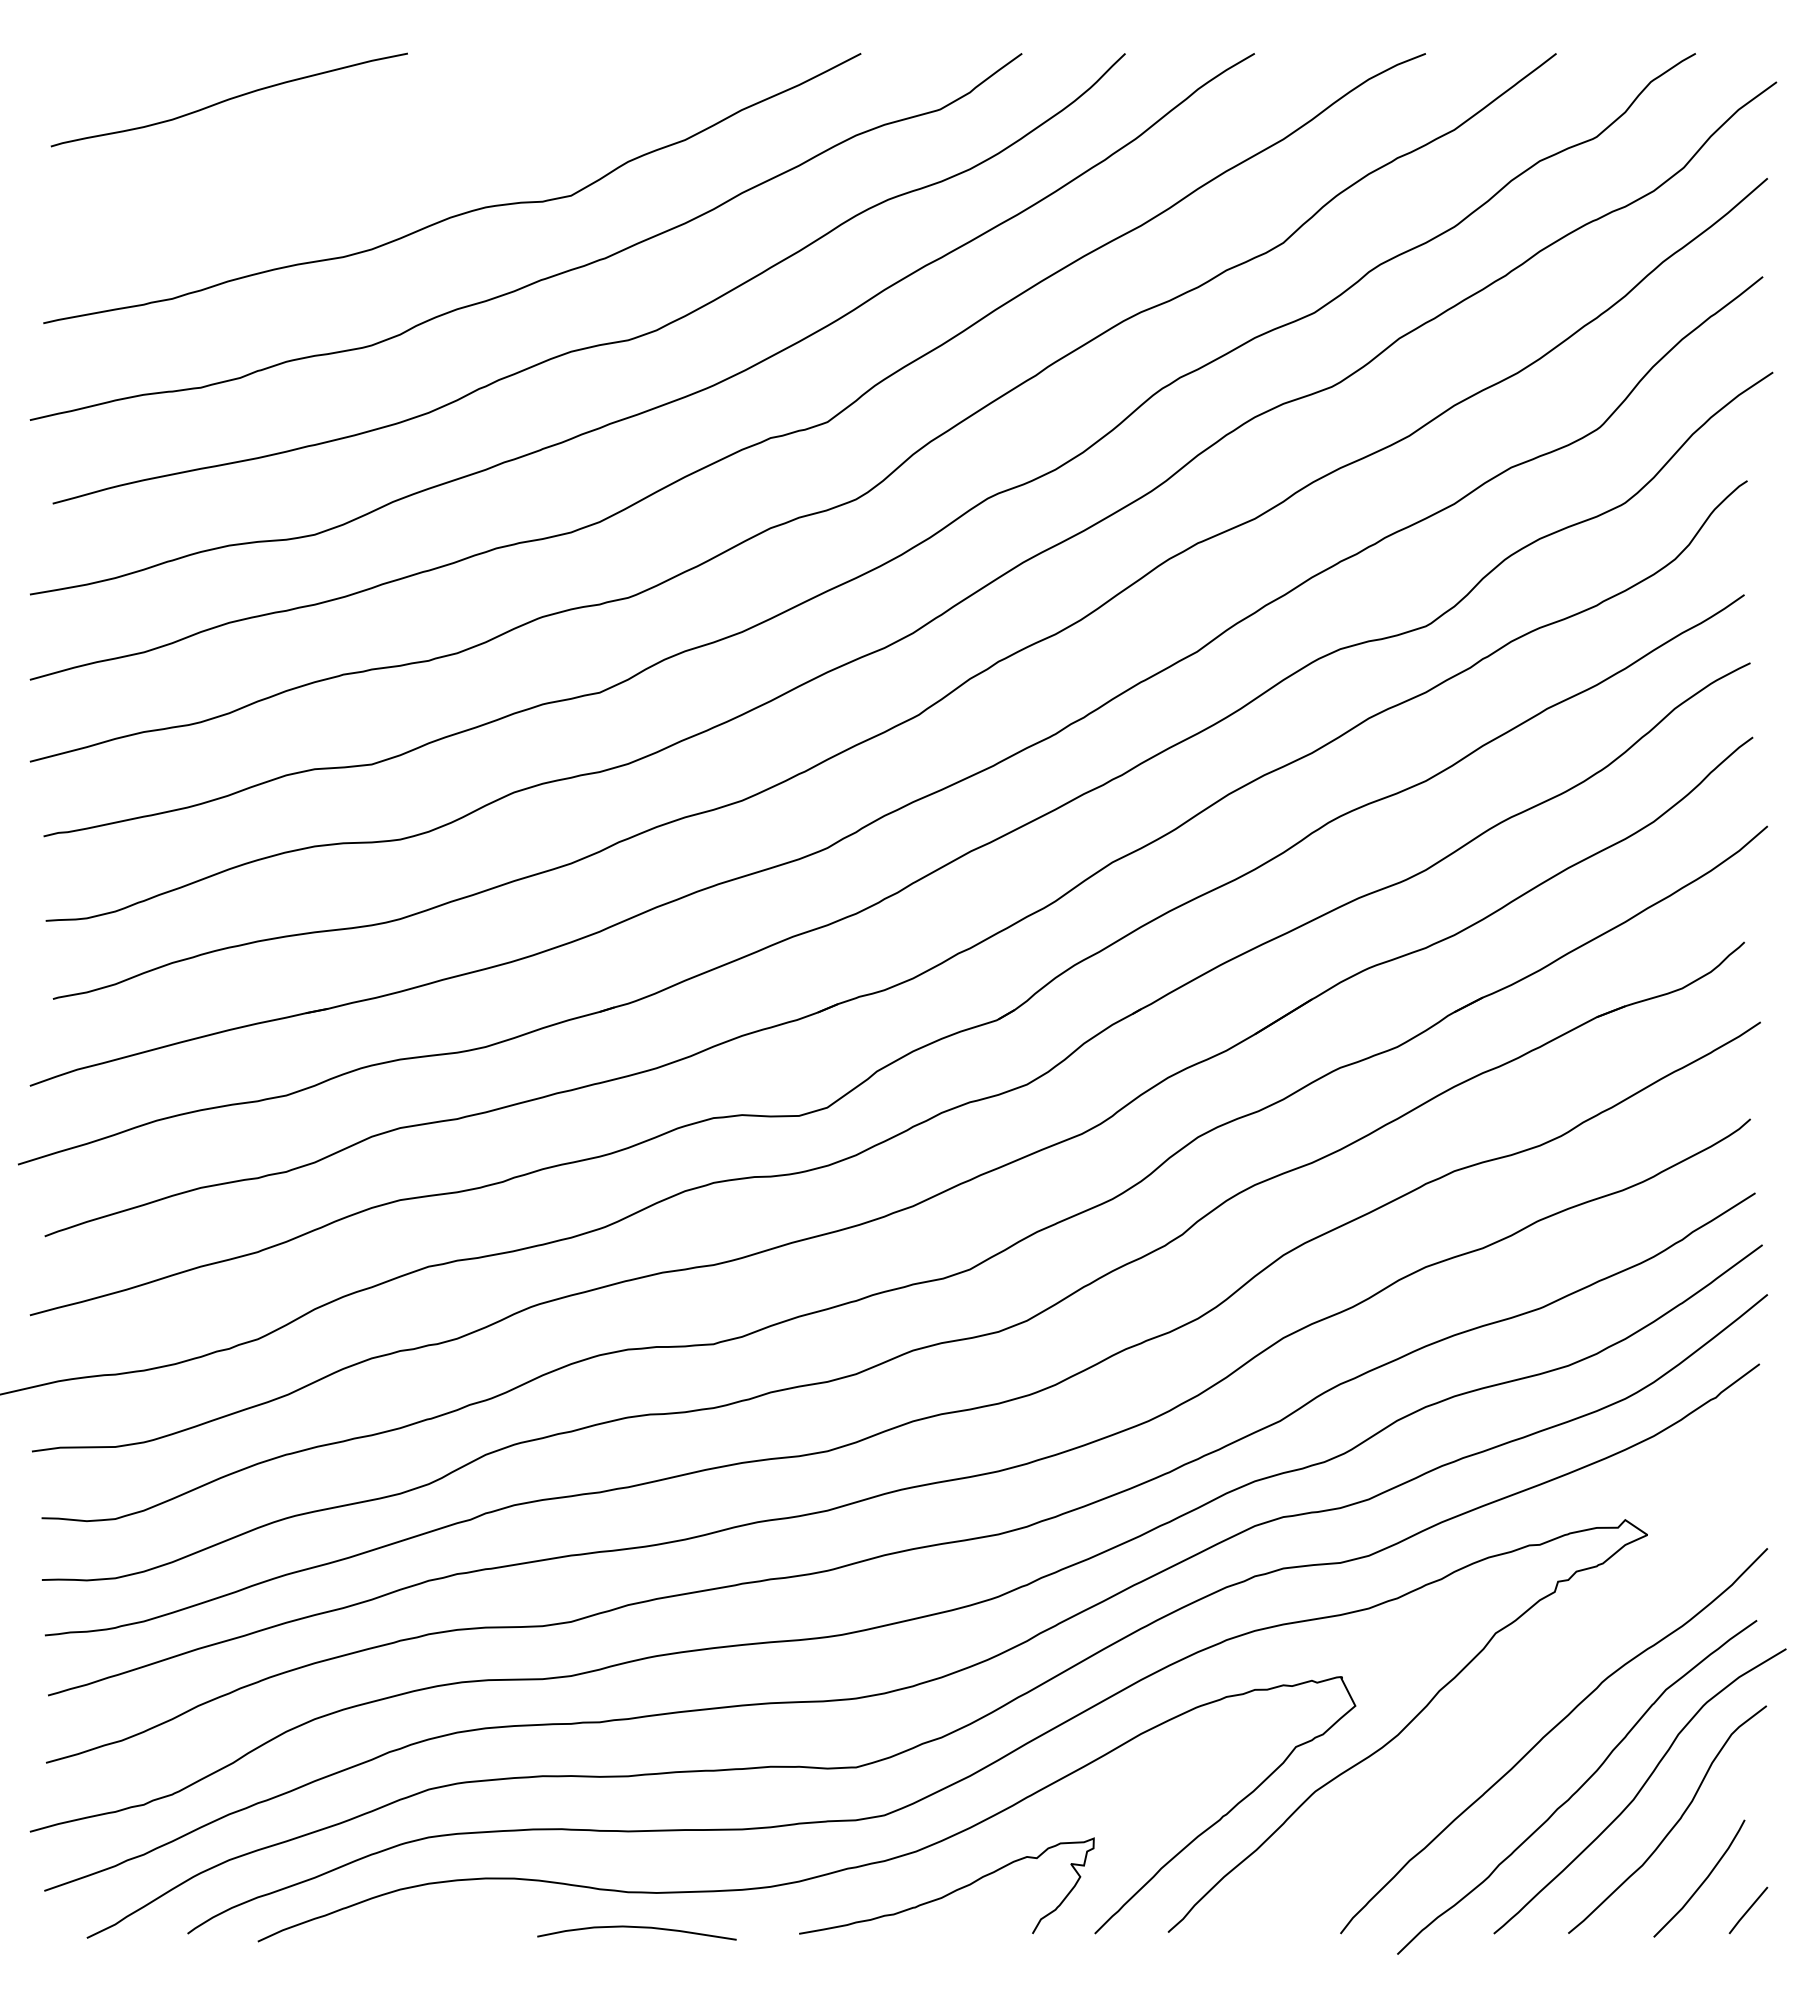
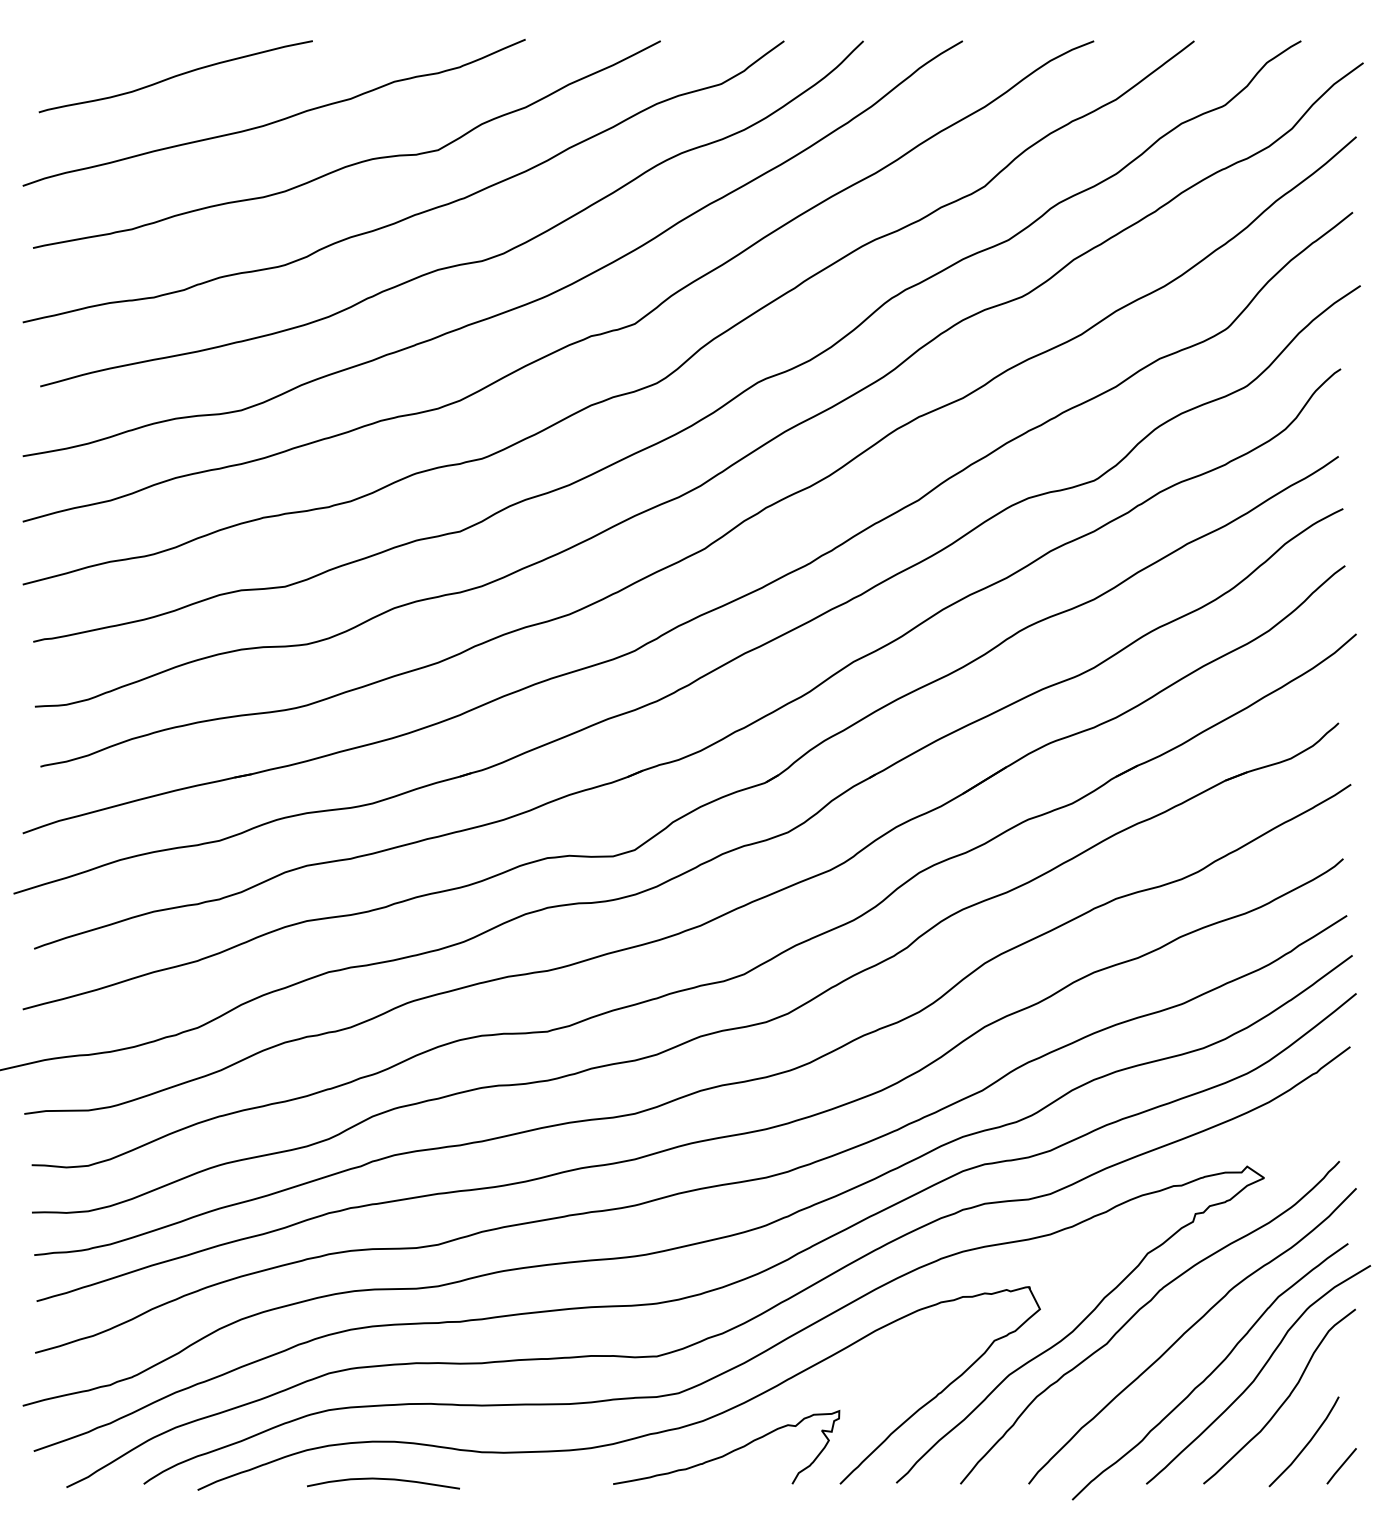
curve: (360, 157) -> (276, 120), added
curve: (1484, 1708) -> (1139, 1311), added
curve: (638, 1928) -> (384, 1480), moved

